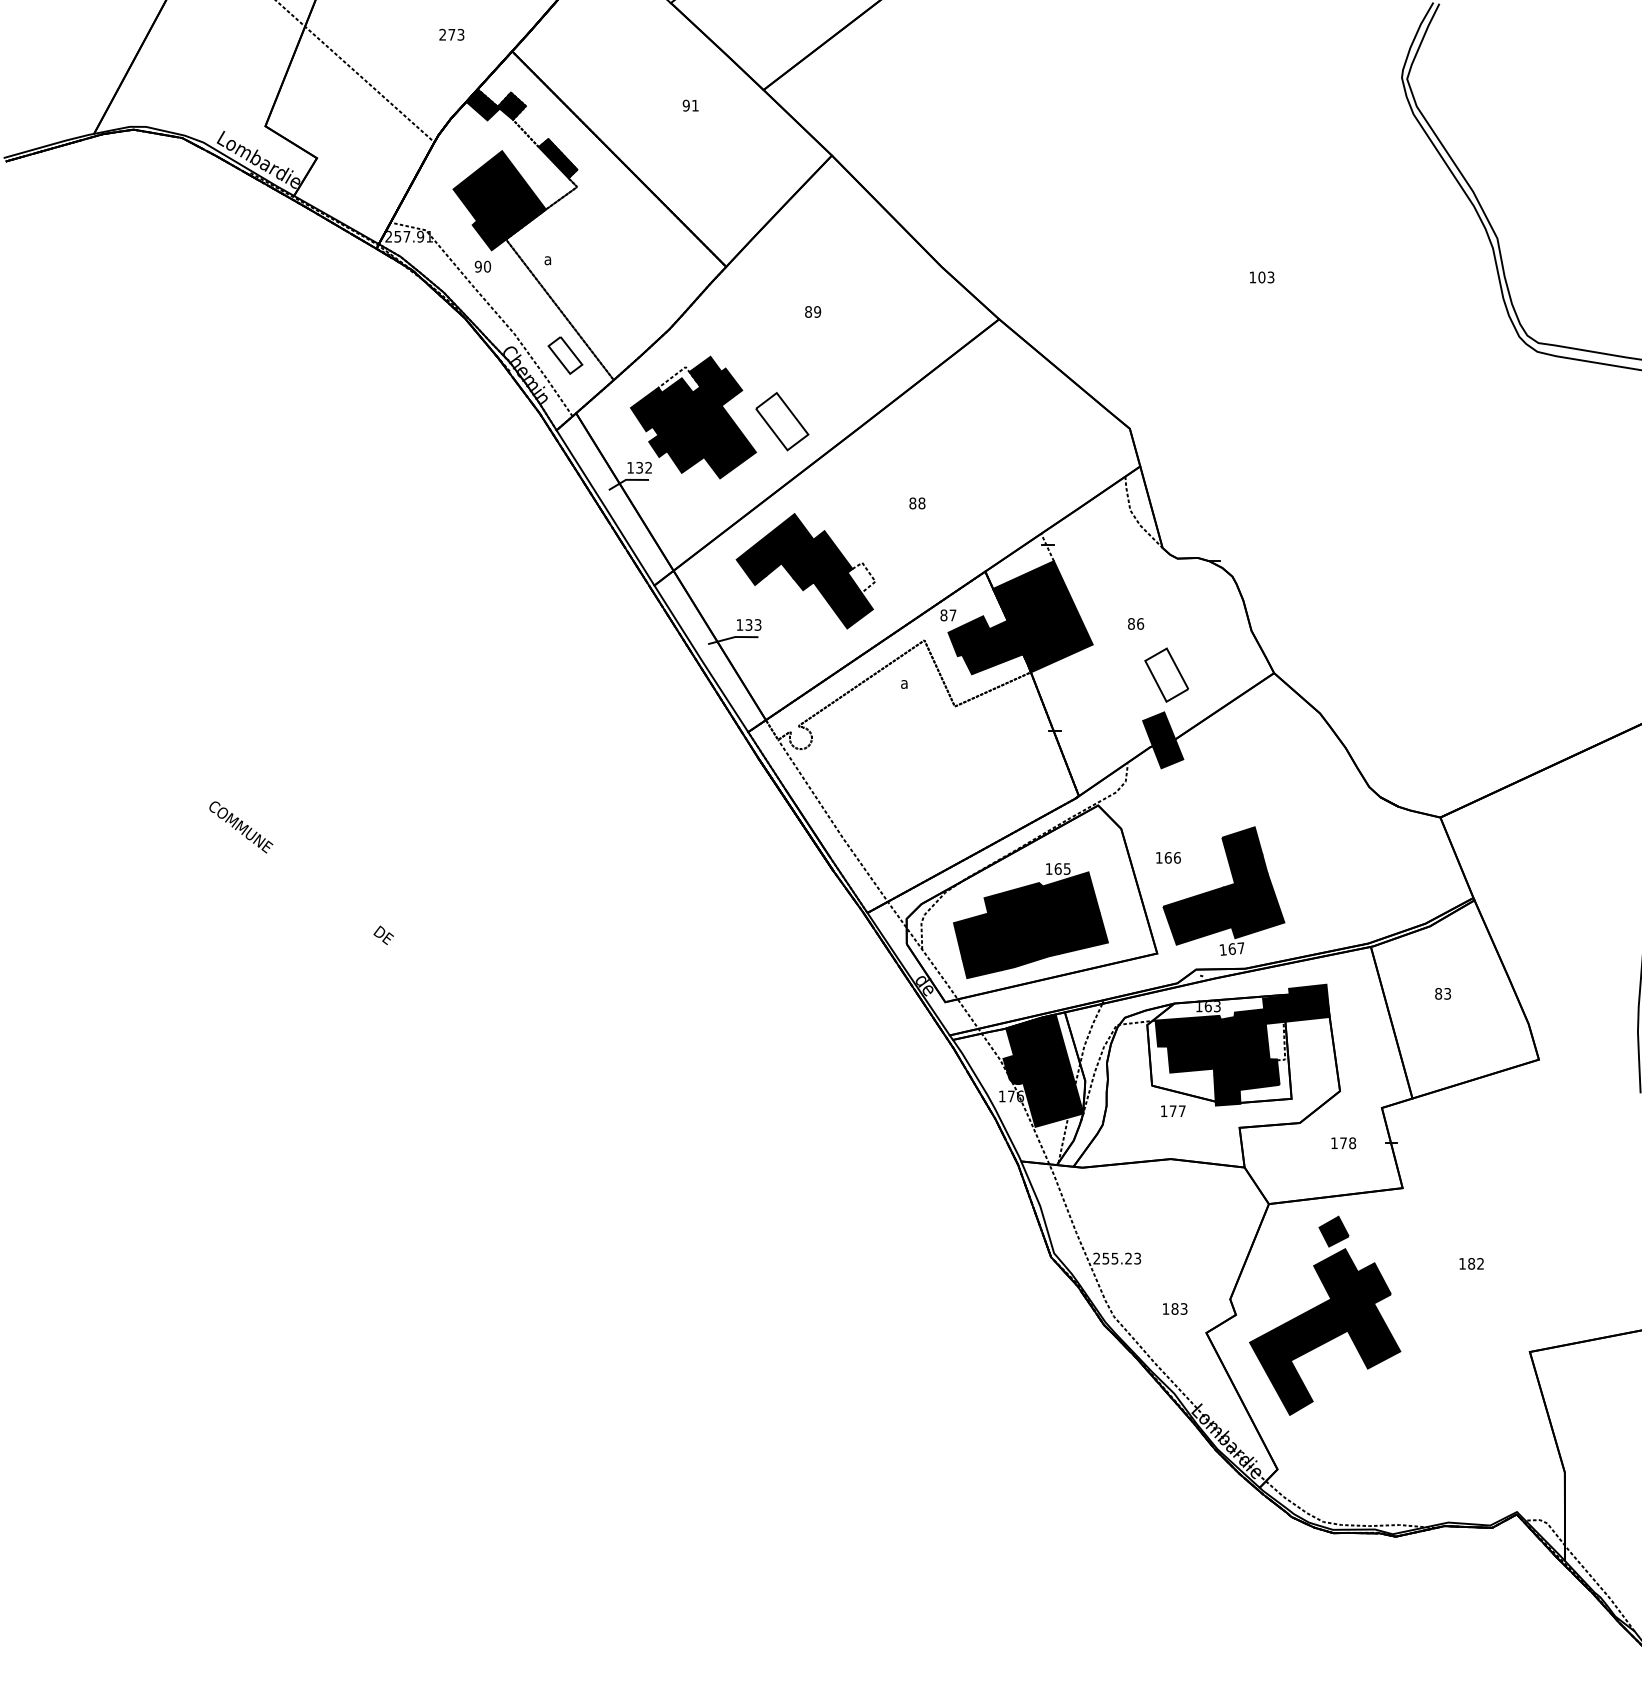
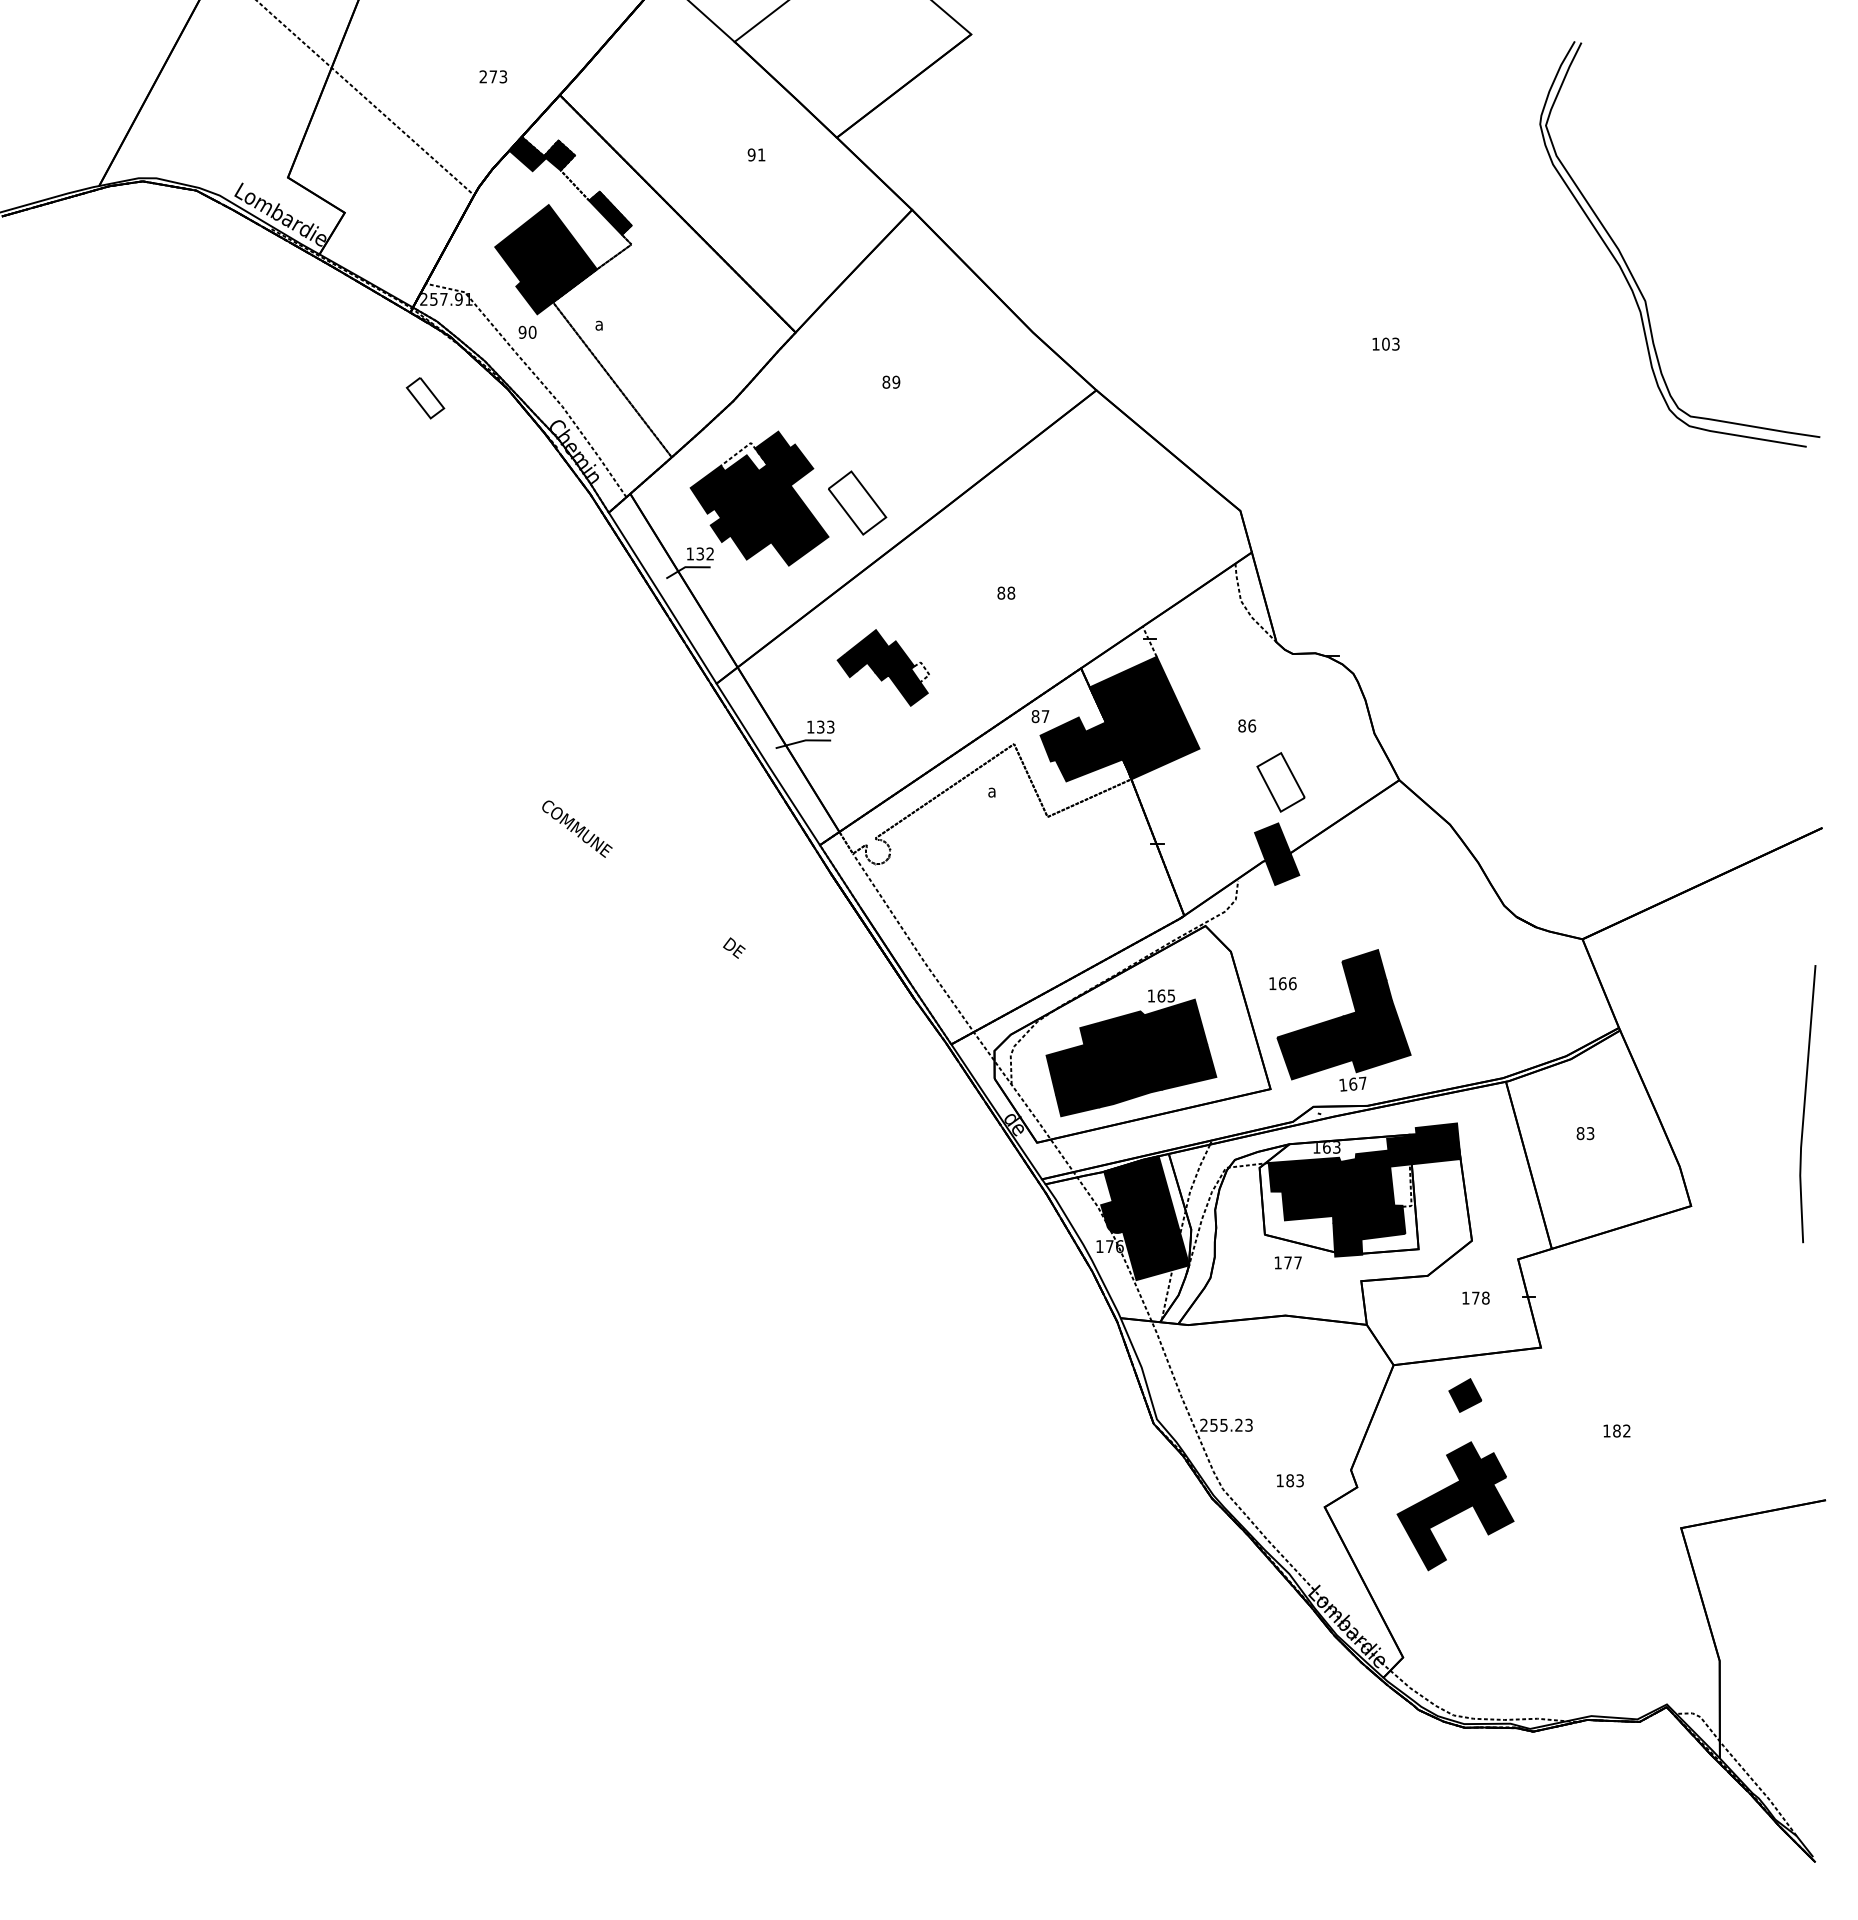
part: (565, 355) -> (425, 398), moved
part: (805, 570) -> (883, 667), size x0.6
text: (301, 873) -> (643, 879), moved
part: (1325, 1332) -> (1455, 1506), size x0.7

